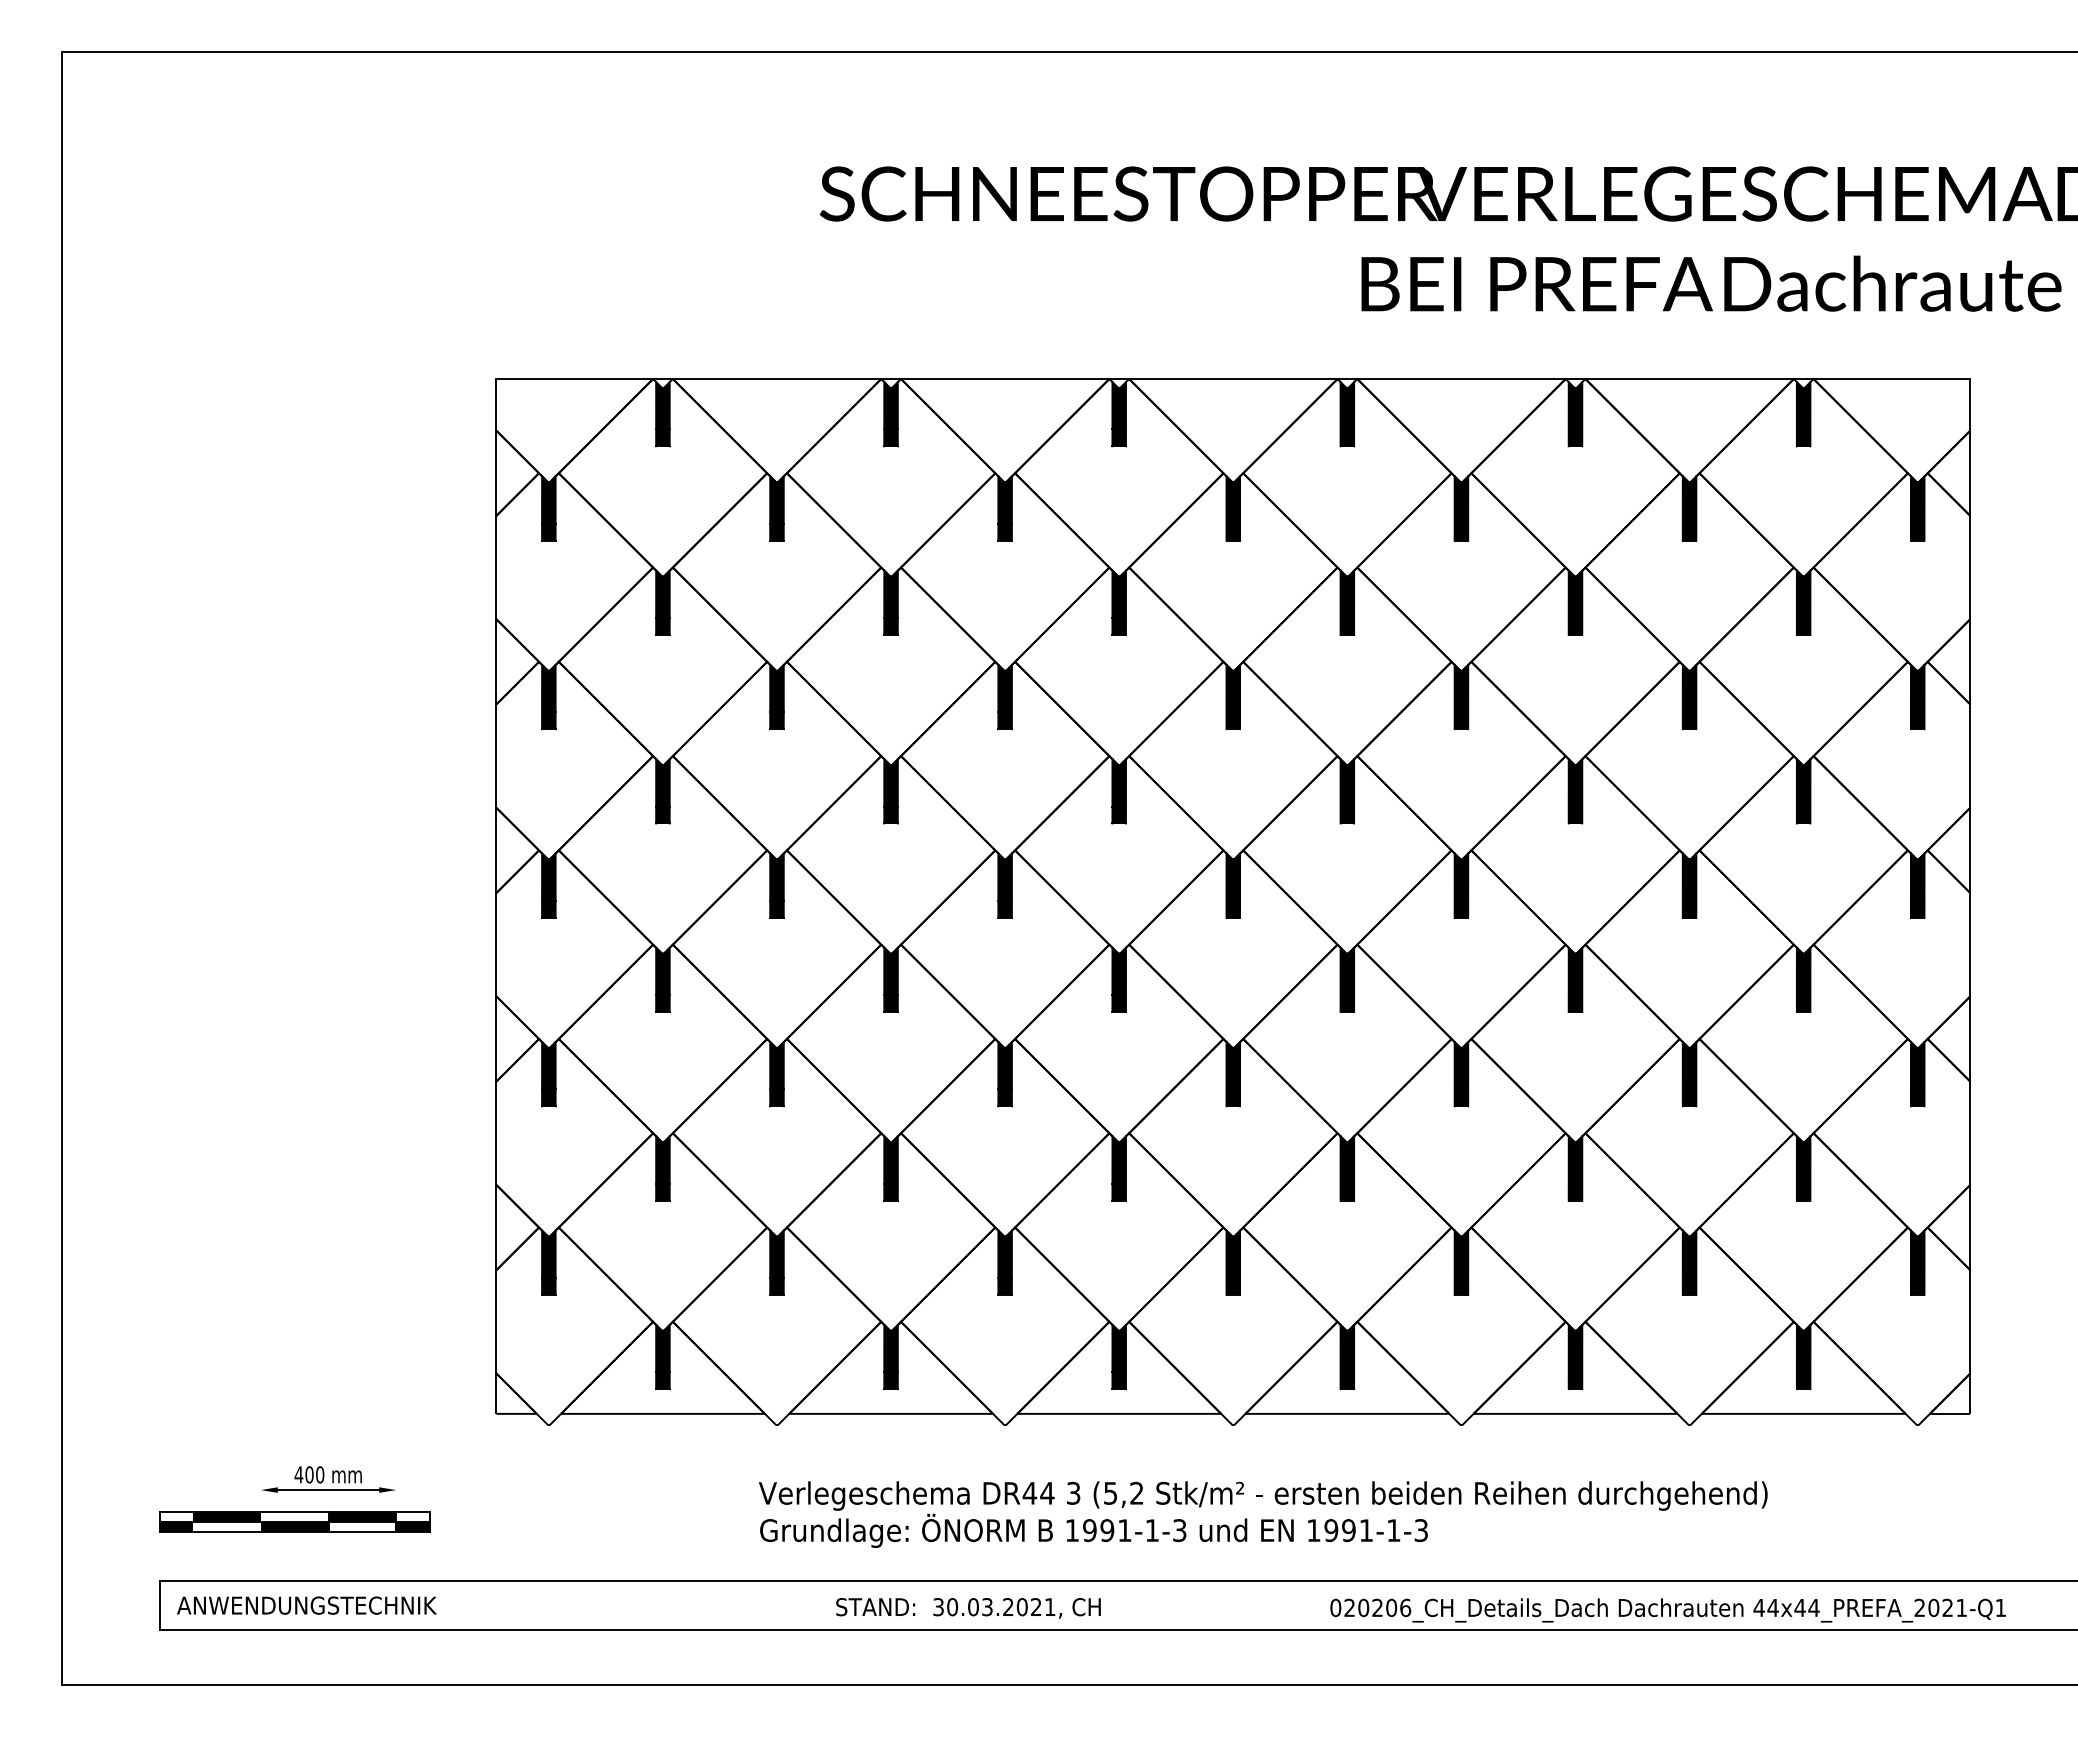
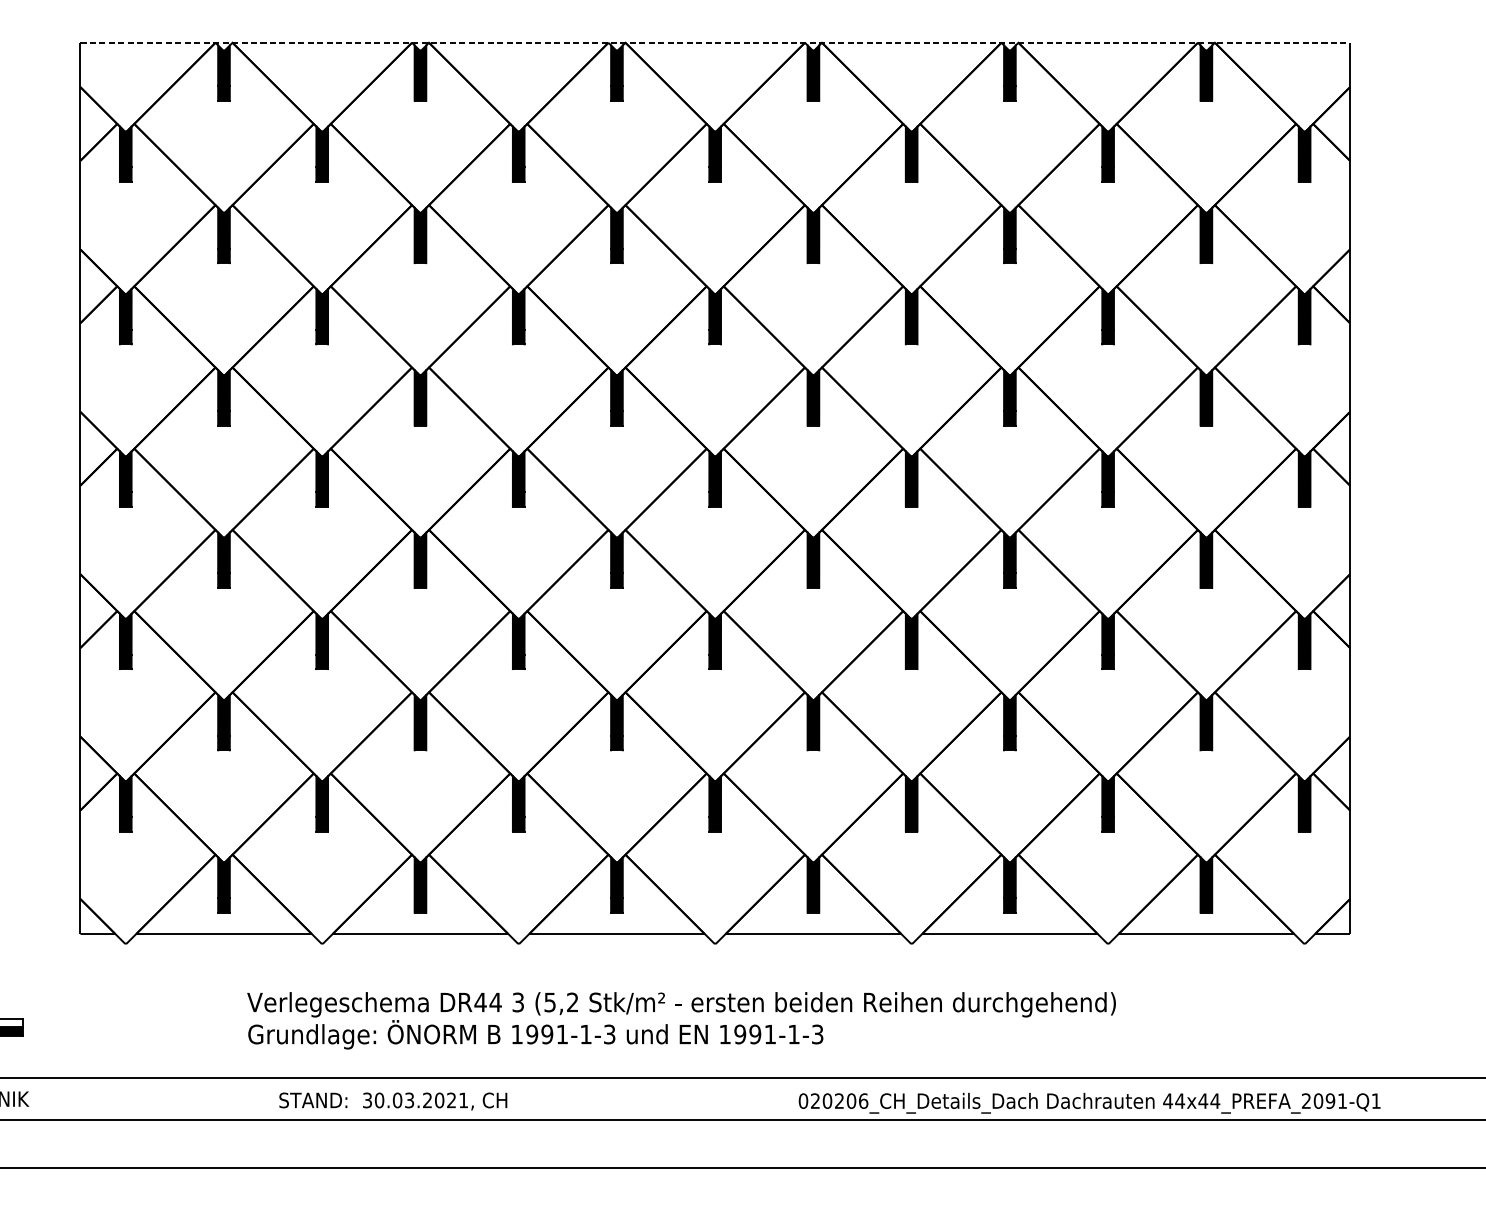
line: (1233, 379) -> (715, 43), solid -> dashed
text: (1263, 1514) -> (681, 1020), moved
text: (968, 1608) -> (393, 1101), moved
text: (1947, 1608) -> (1330, 1101), 44x44_PREFA_2021-Q1 -> 44x44_PREFA_2091-Q1

